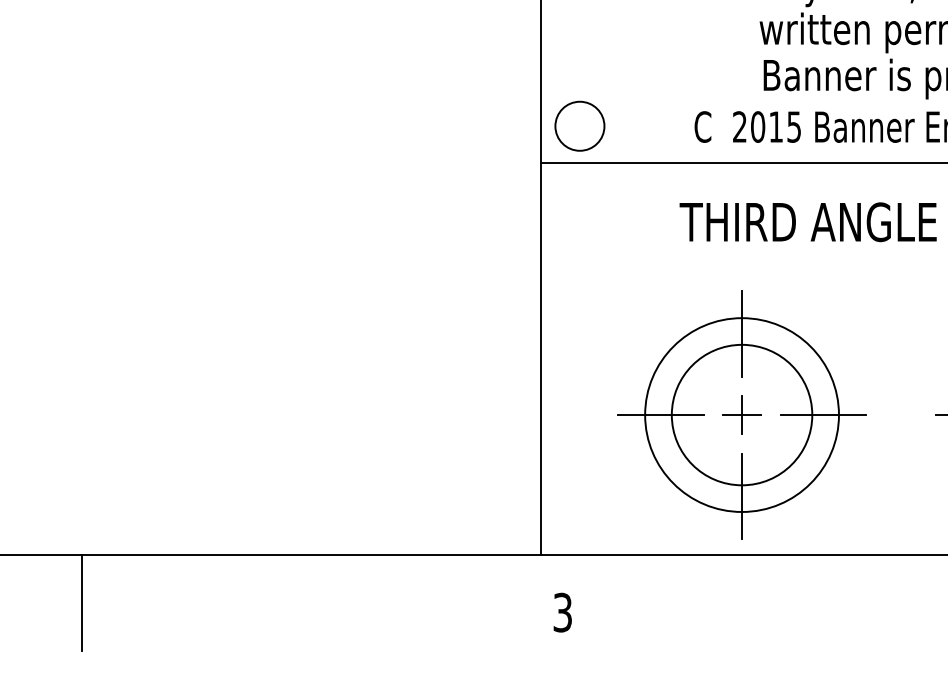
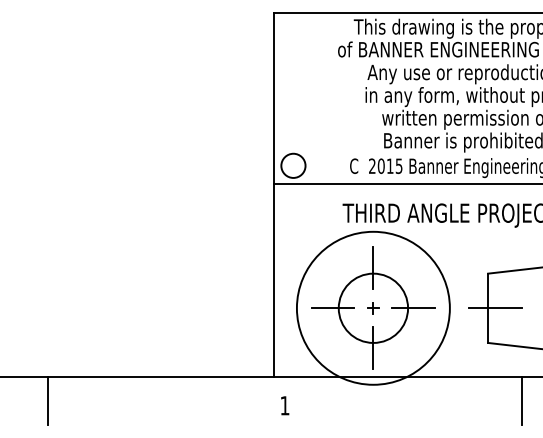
circle: (742, 415) -> (373, 308), size x1.6
part: (742, 415) -> (373, 308), size x0.6
text: (561, 612) -> (284, 405), 3 -> 1

